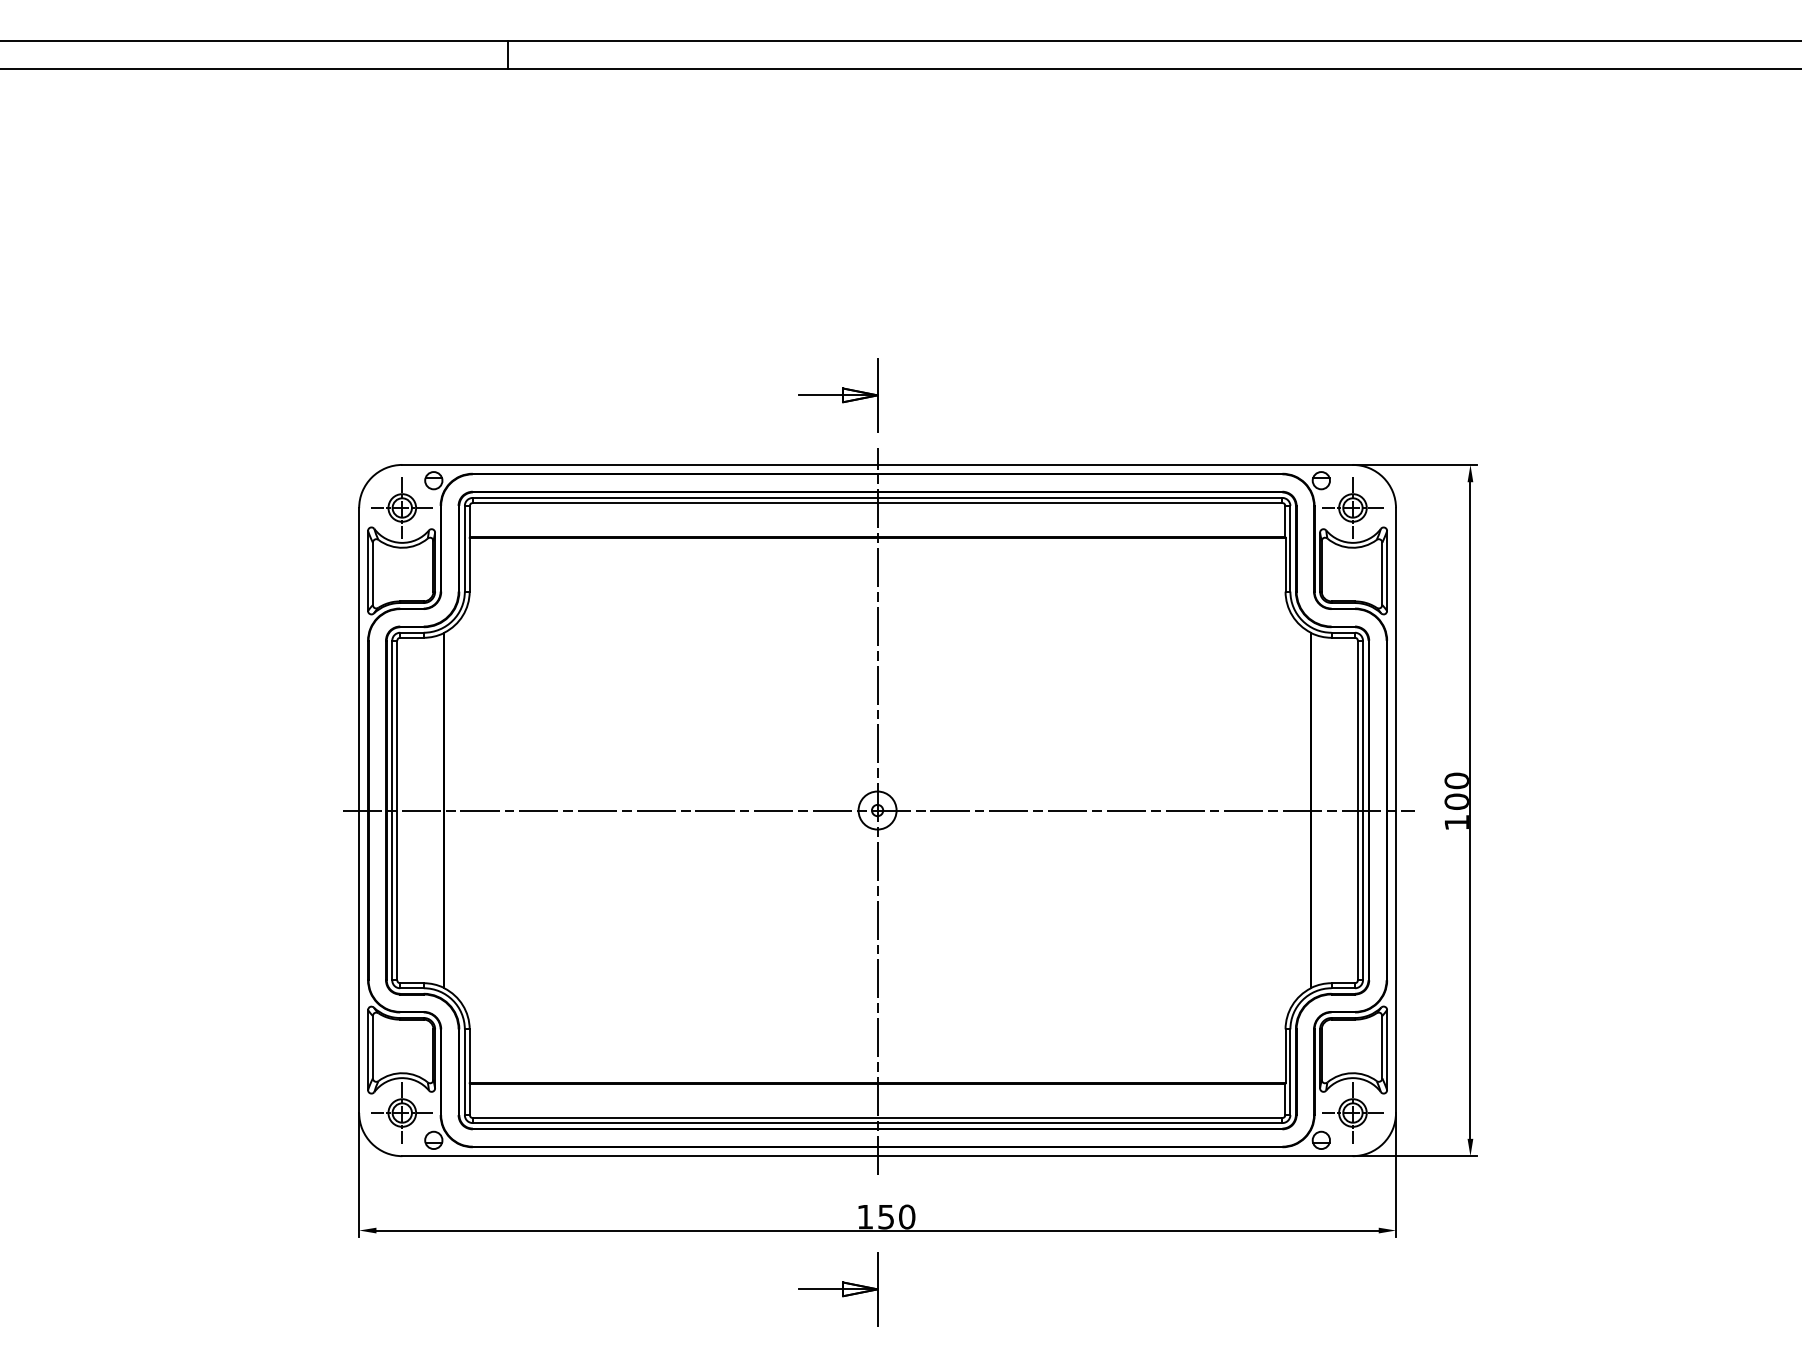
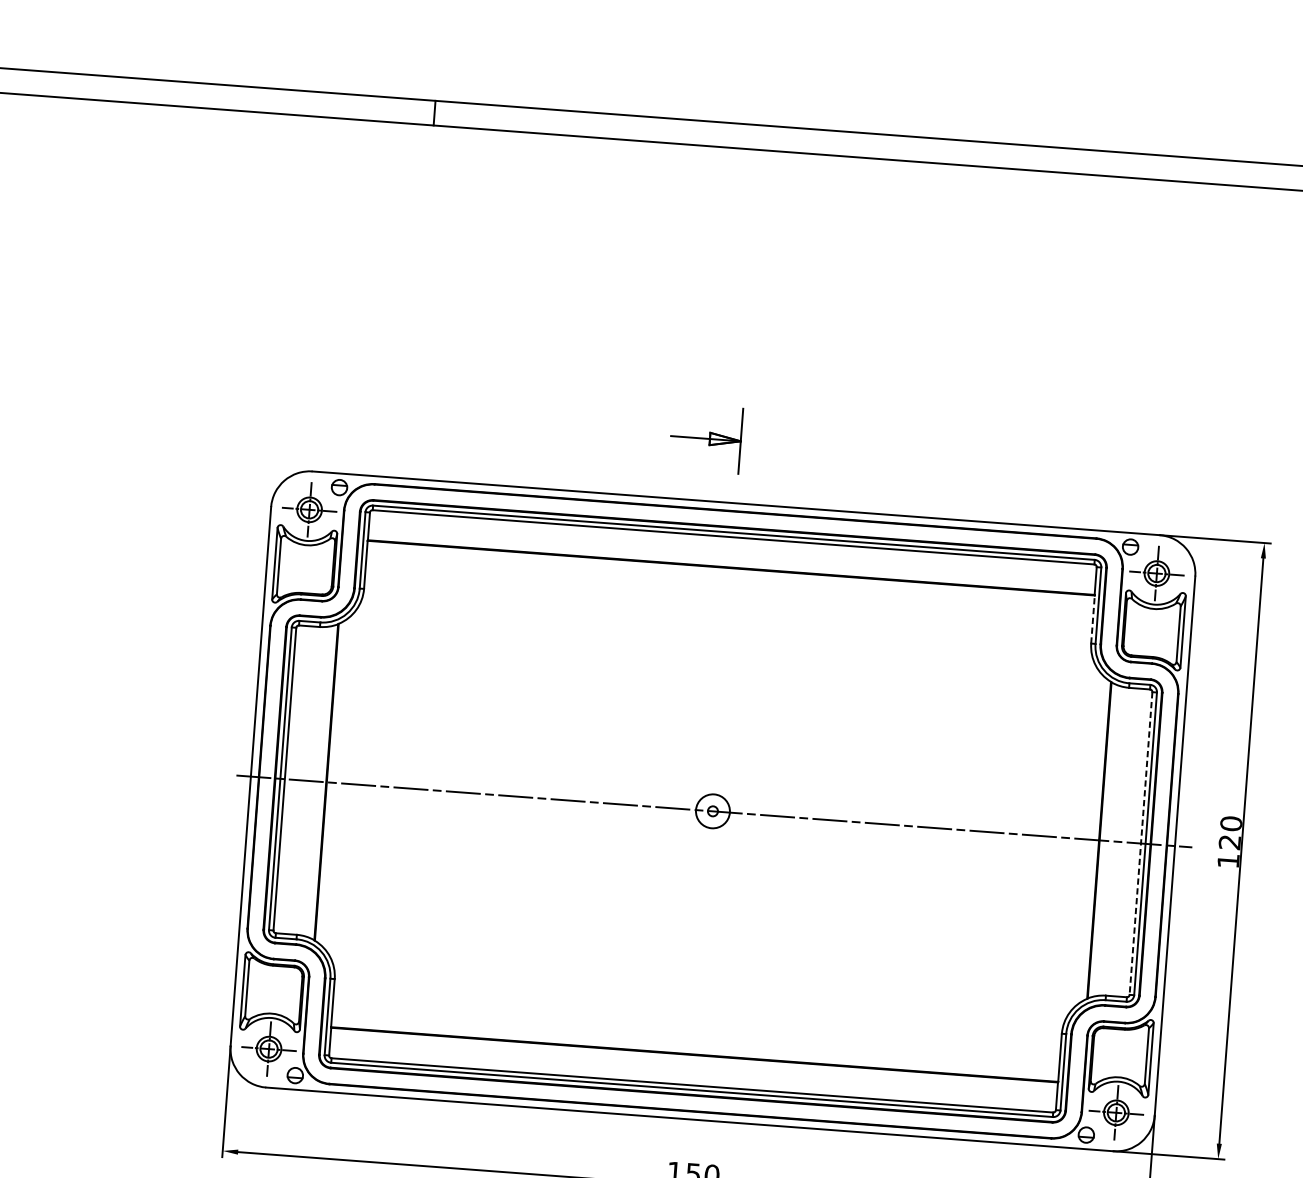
line: (1285, 564) -> (1093, 619), solid -> dashed
text: (1456, 801) -> (1229, 842), 100 -> 120
line: (877, 810) -> (712, 811), removed
line: (1357, 810) -> (1140, 843), solid -> dashed

